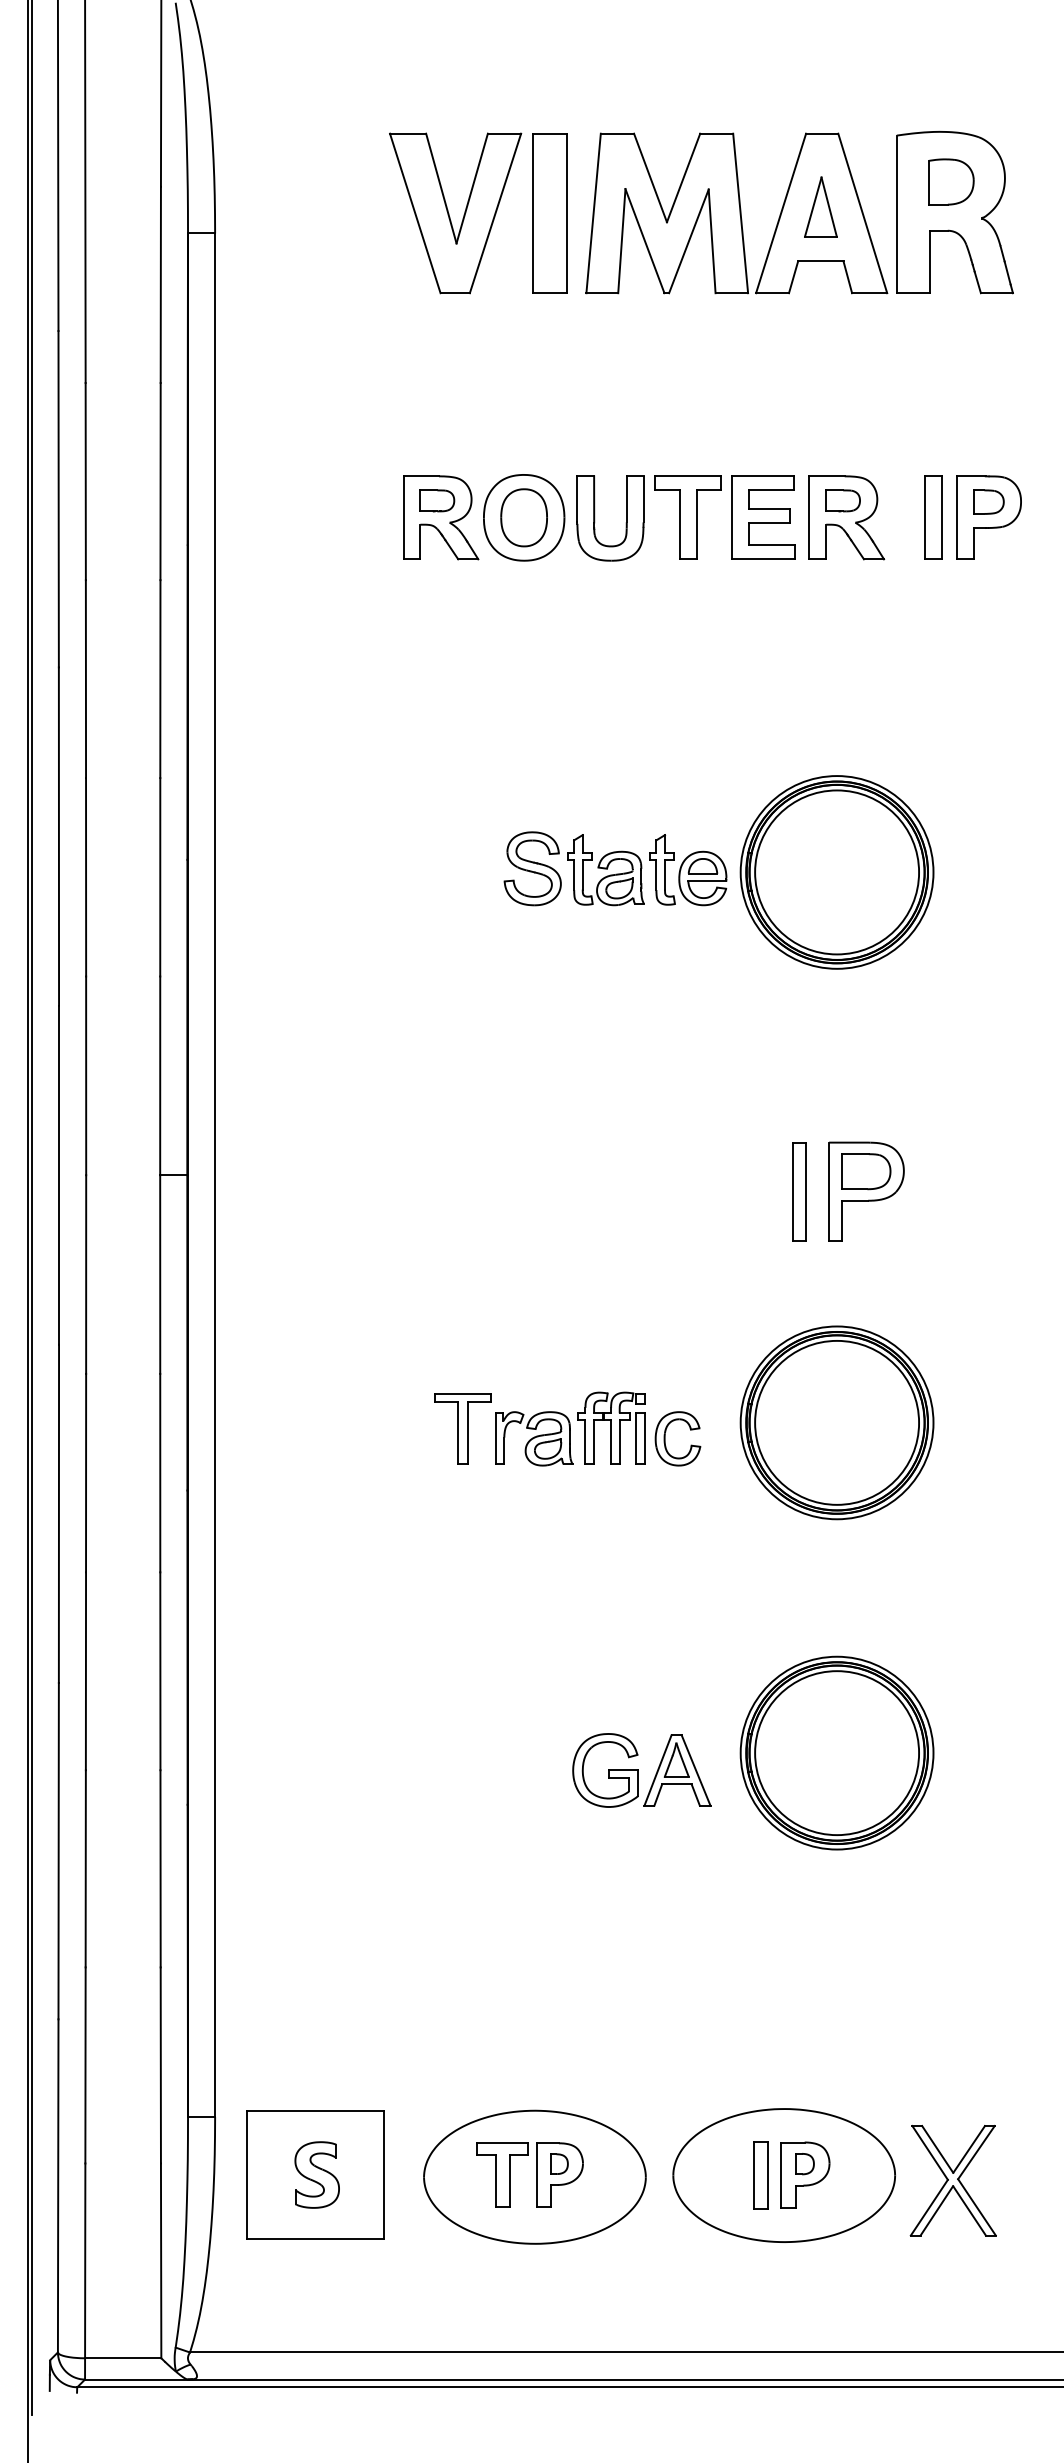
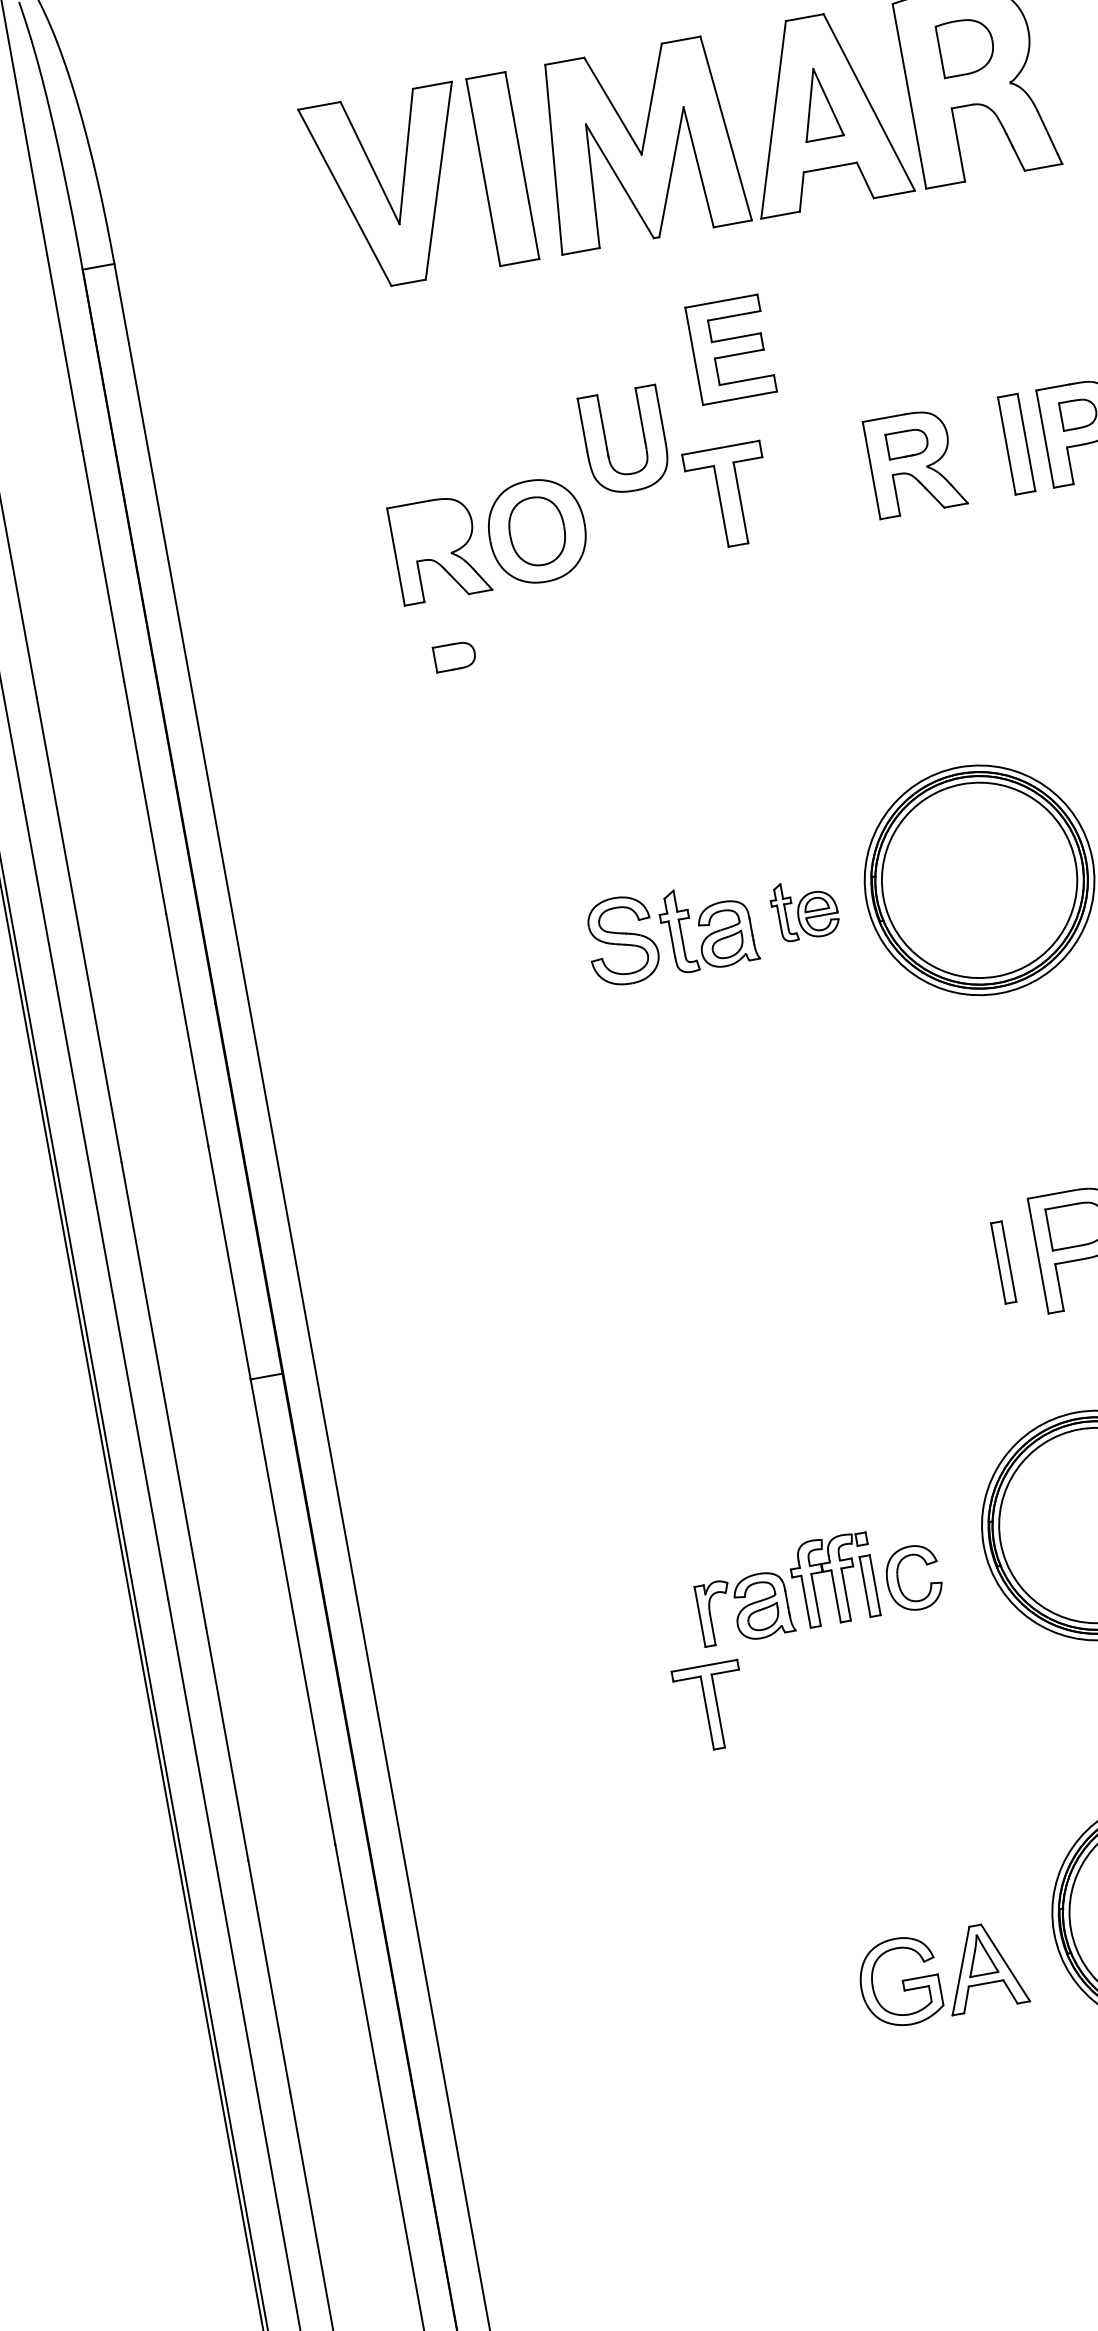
part: (437, 500) -> (455, 656), moved
part: (763, 517) -> (730, 349), moved
part: (595, 518) -> (607, 444), moved
part: (688, 870) -> (805, 909), size x0.7
part: (799, 1191) -> (1003, 1262), size x0.7
part: (462, 1428) -> (711, 1706), moved

